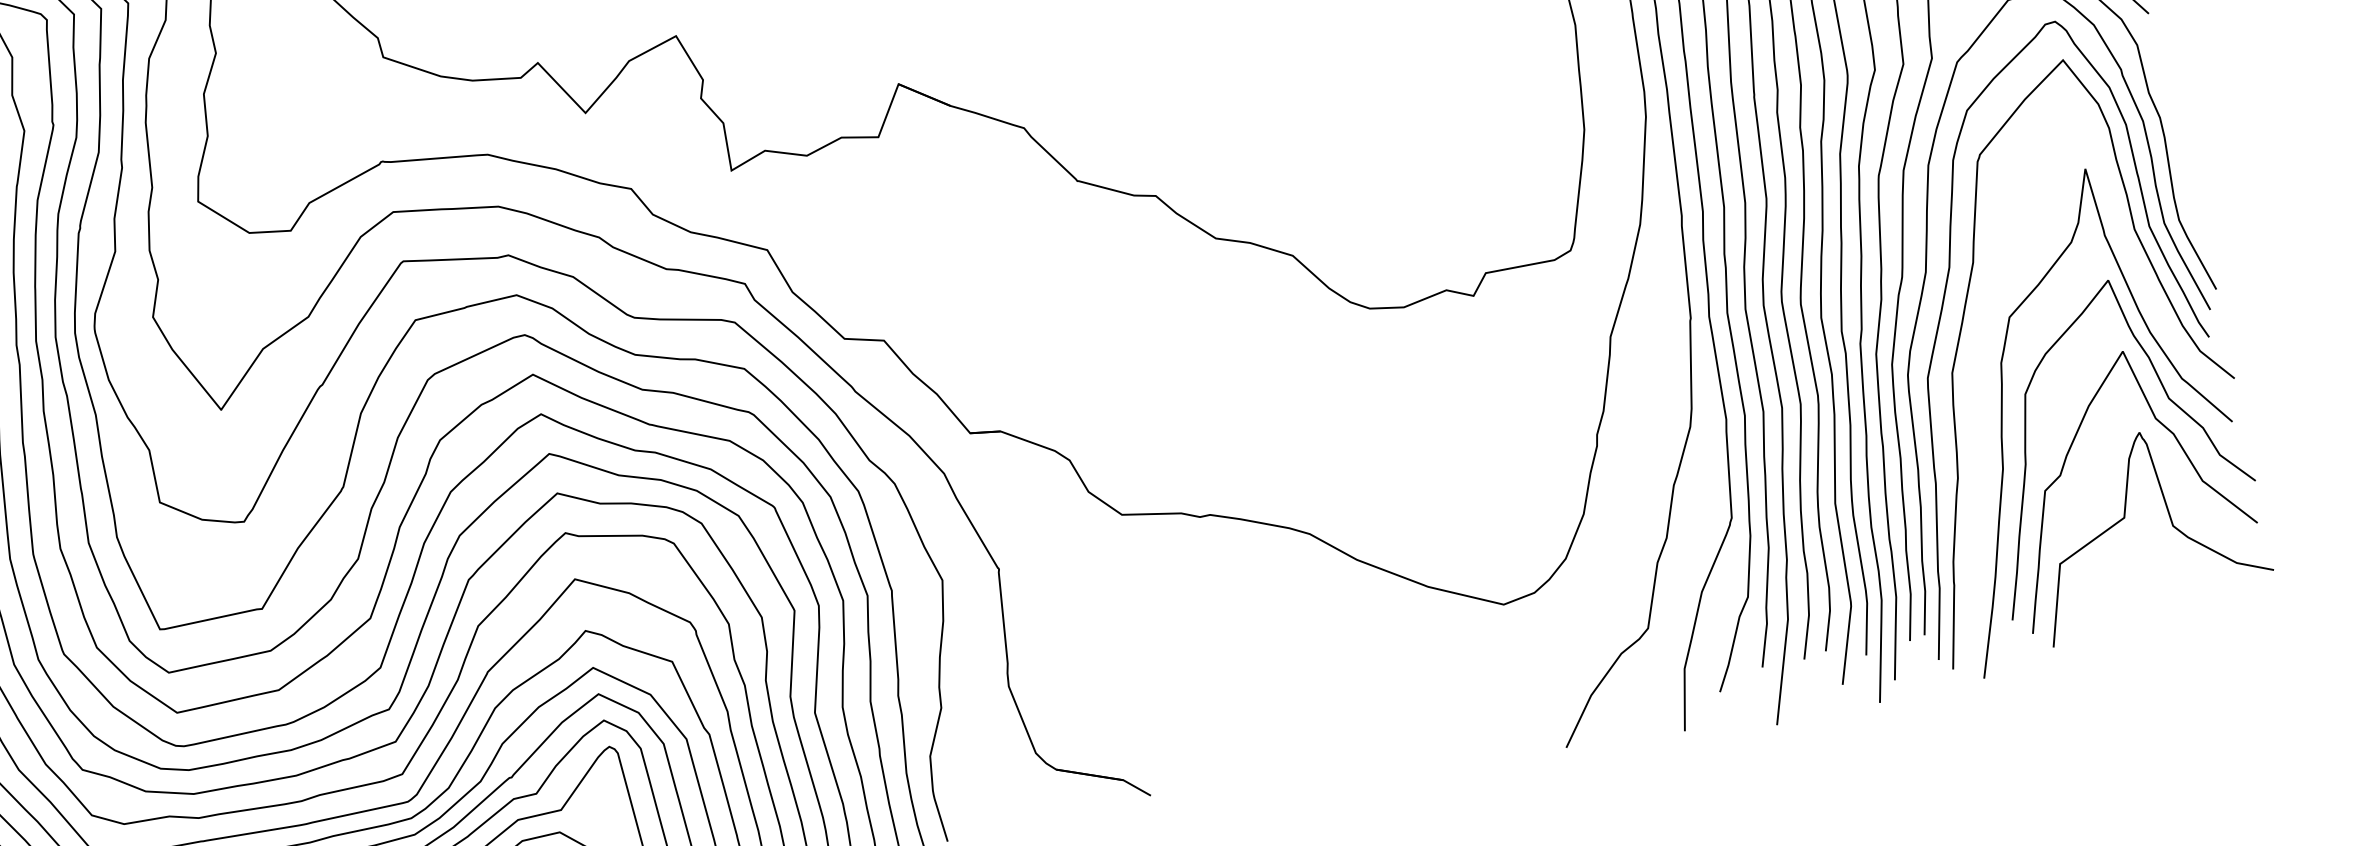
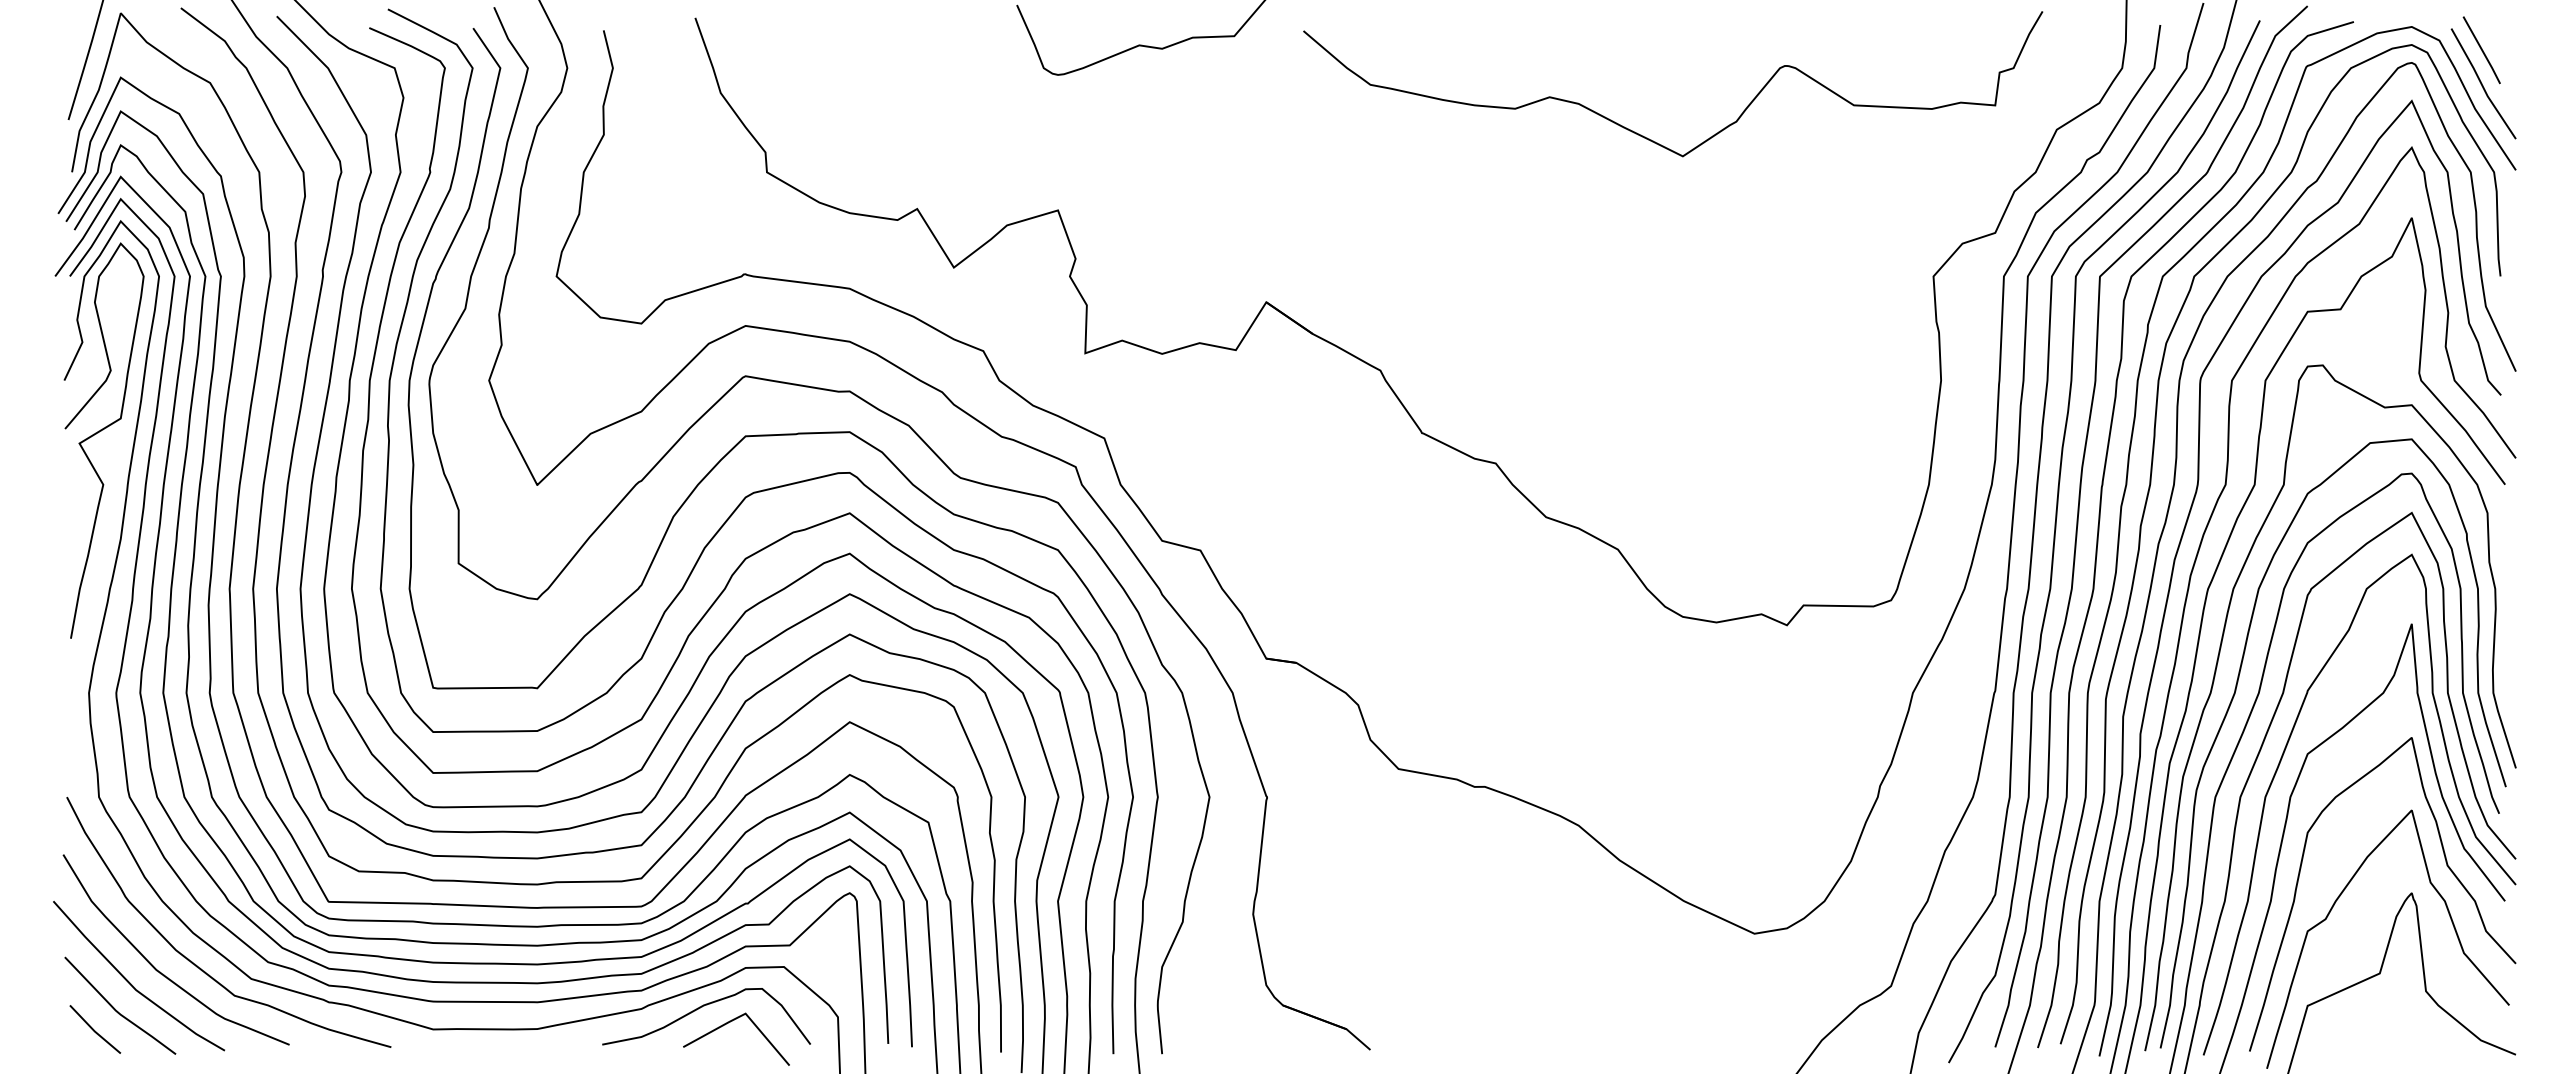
curve: (1983, 340) -> (2277, 771), added

